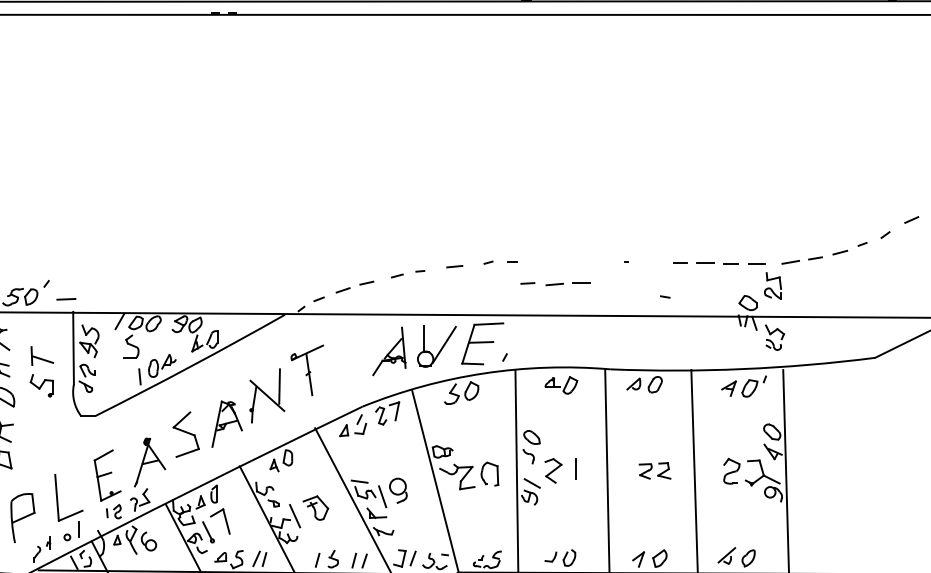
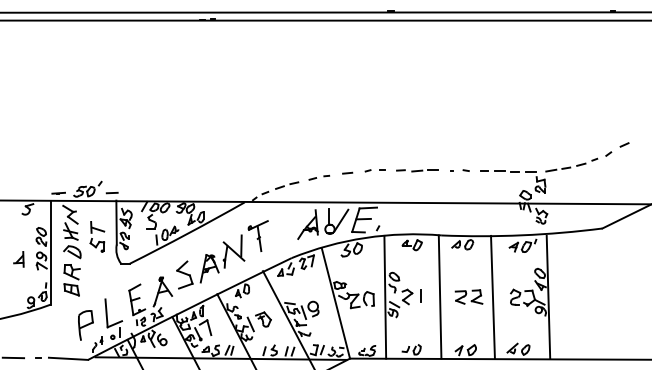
part: (555, 283) -> (417, 170), moved
line: (664, 296) -> (465, 170), moved
part: (654, 470) -> (468, 296), size x1.43

